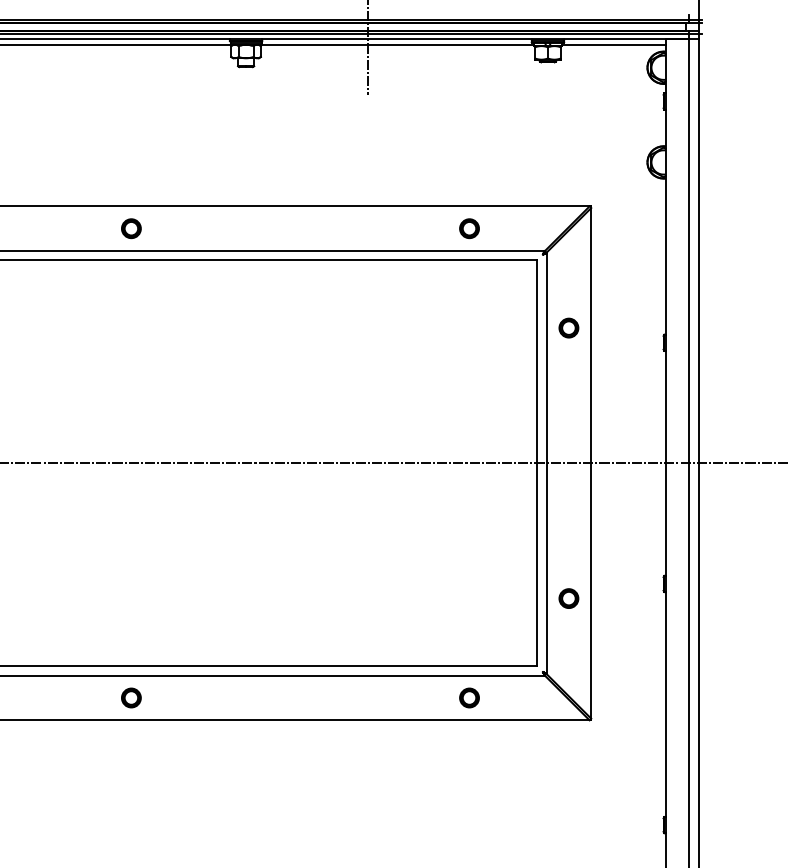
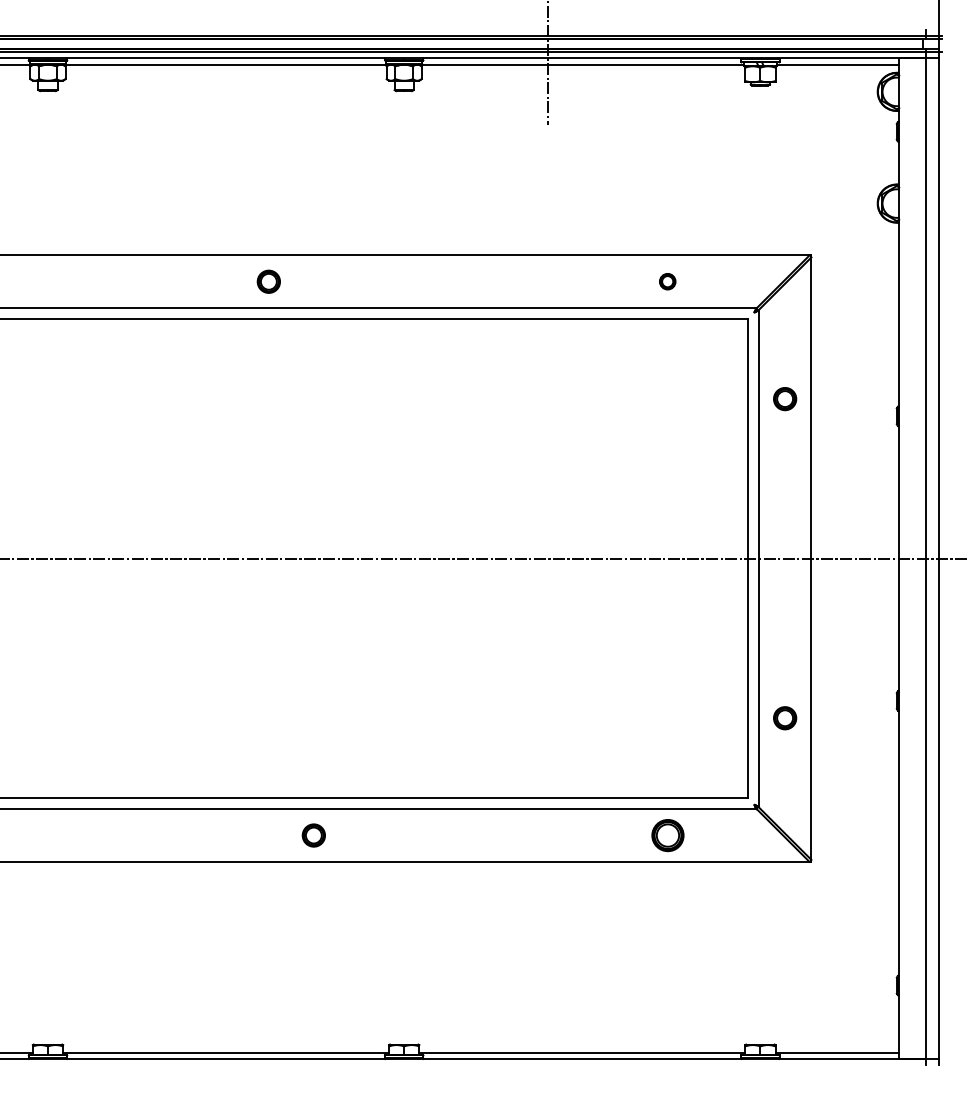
part: (469, 228) -> (667, 281), size x0.7
part: (131, 697) -> (313, 835), moved
part: (469, 697) -> (667, 835), size x1.4

